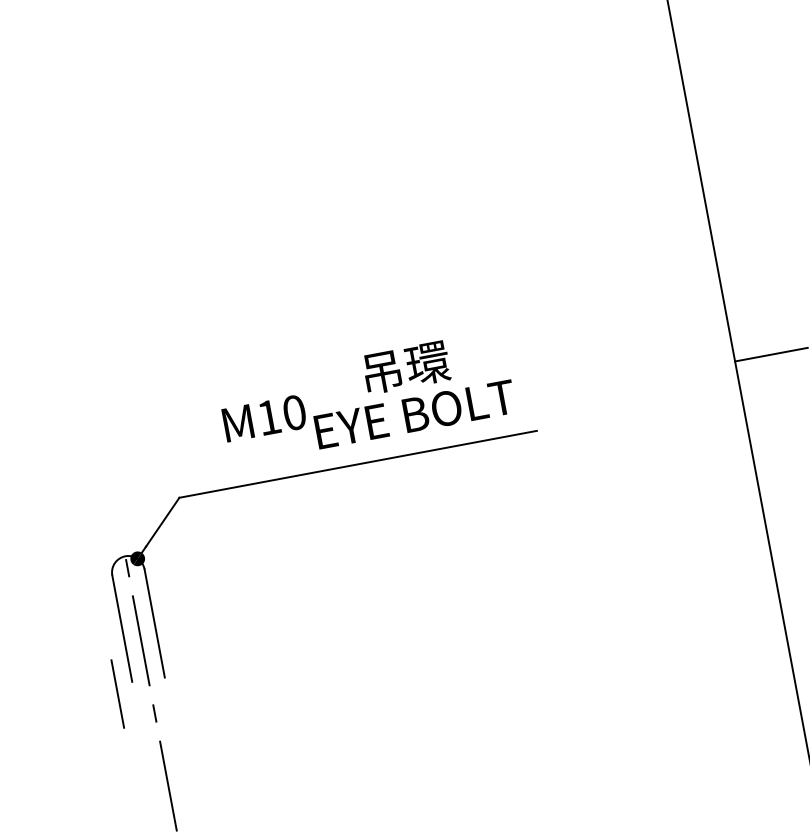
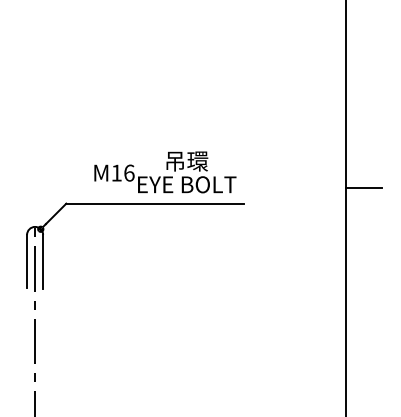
text: (294, 411) -> (129, 172), M10 -> M16
line: (118, 693) -> (19, 292), removed

